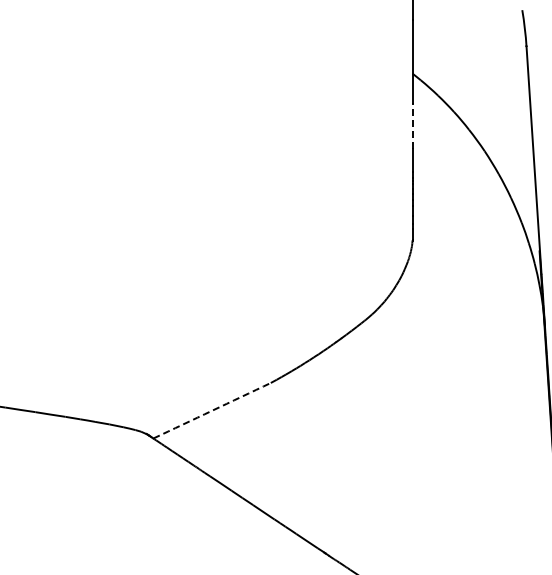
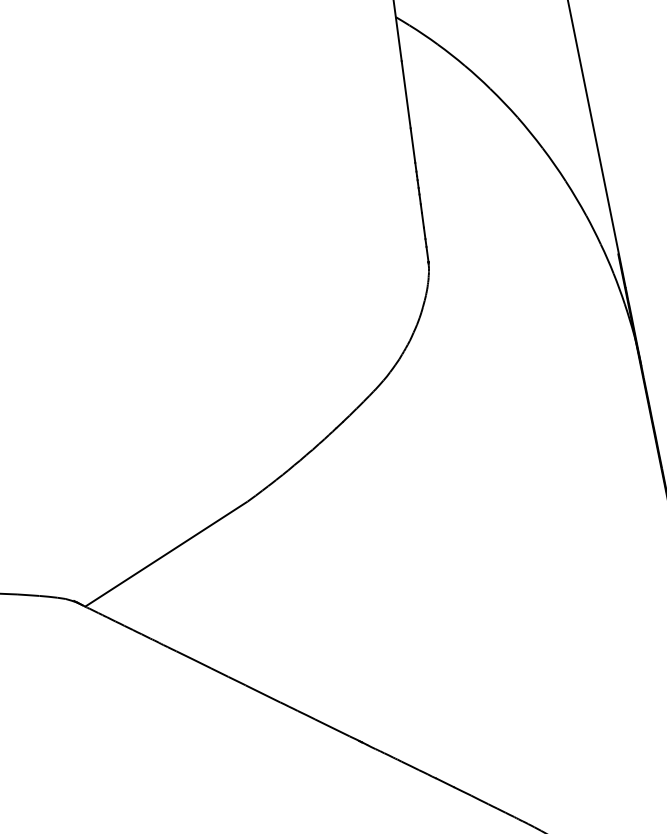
line: (412, 126) -> (406, 95), dashed -> solid
arc: (212, 410) -> (166, 553), dashed -> solid

